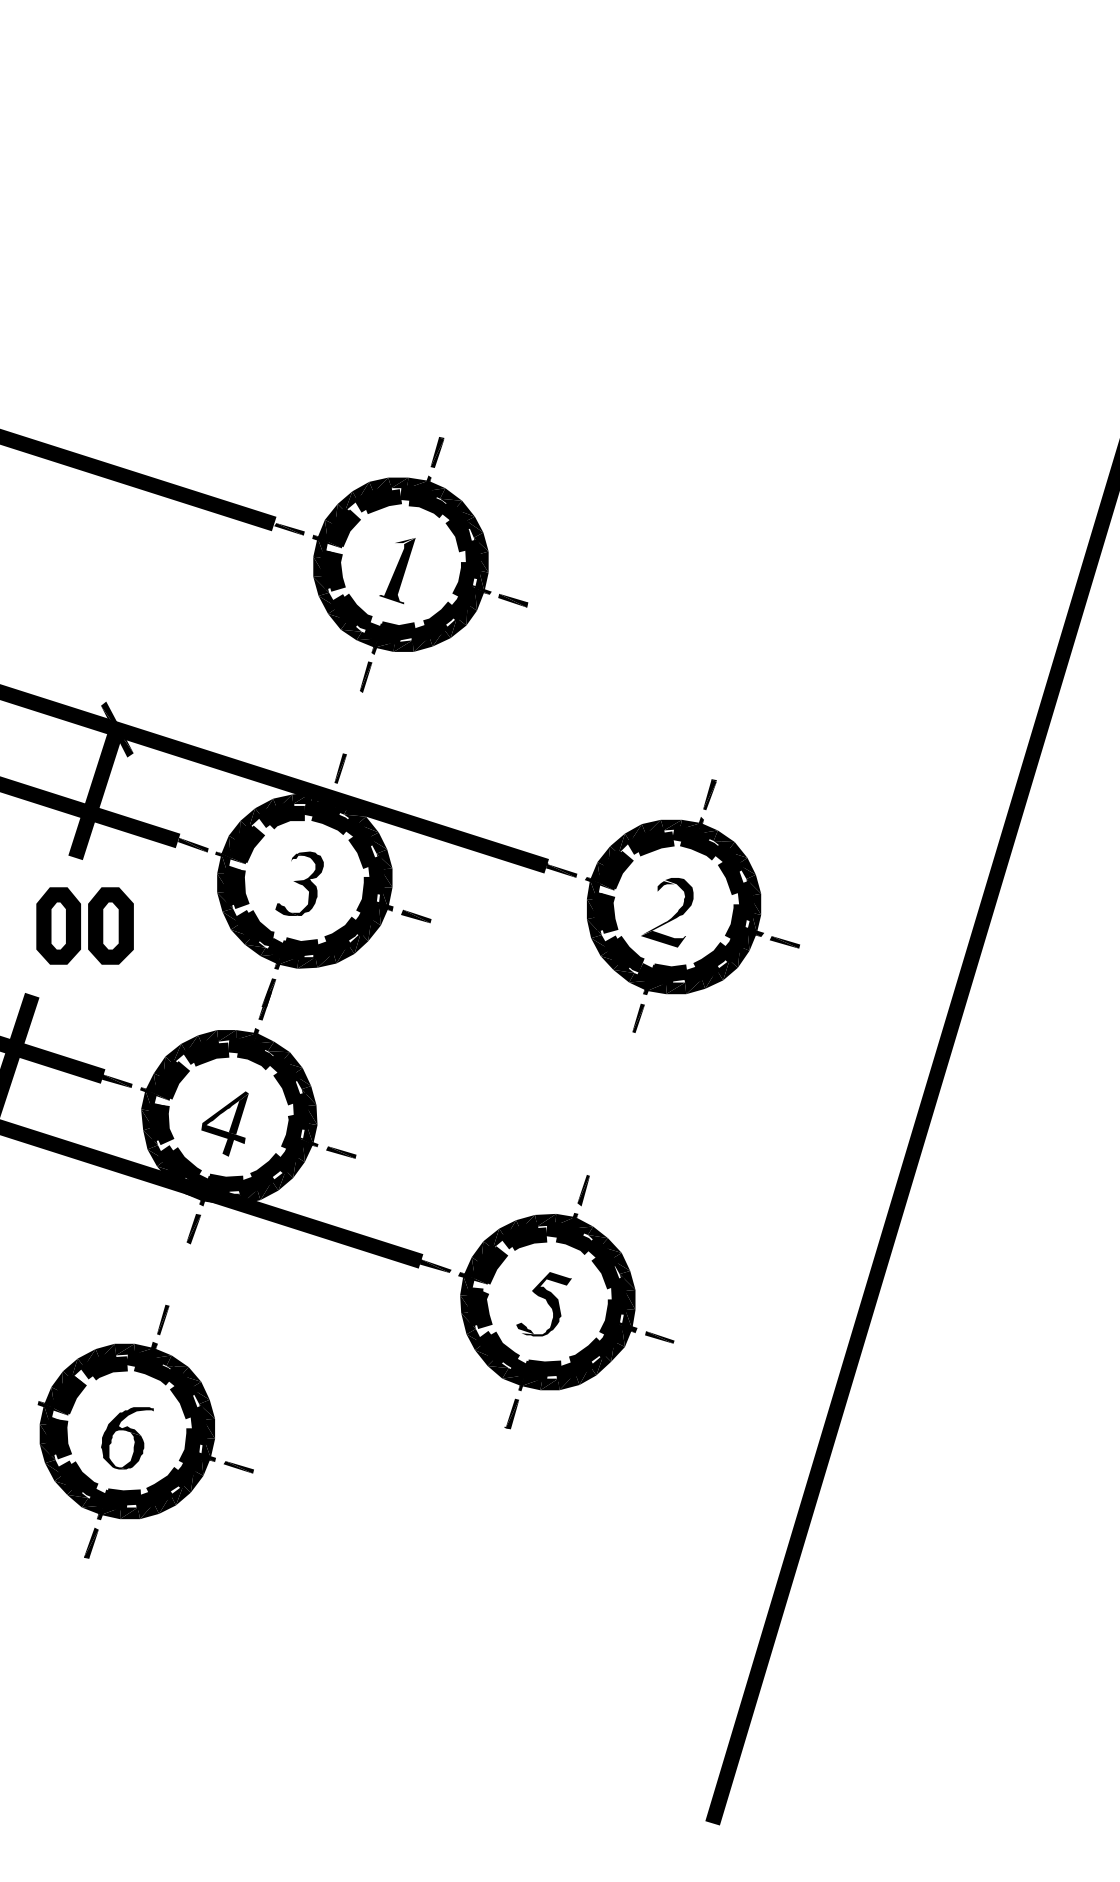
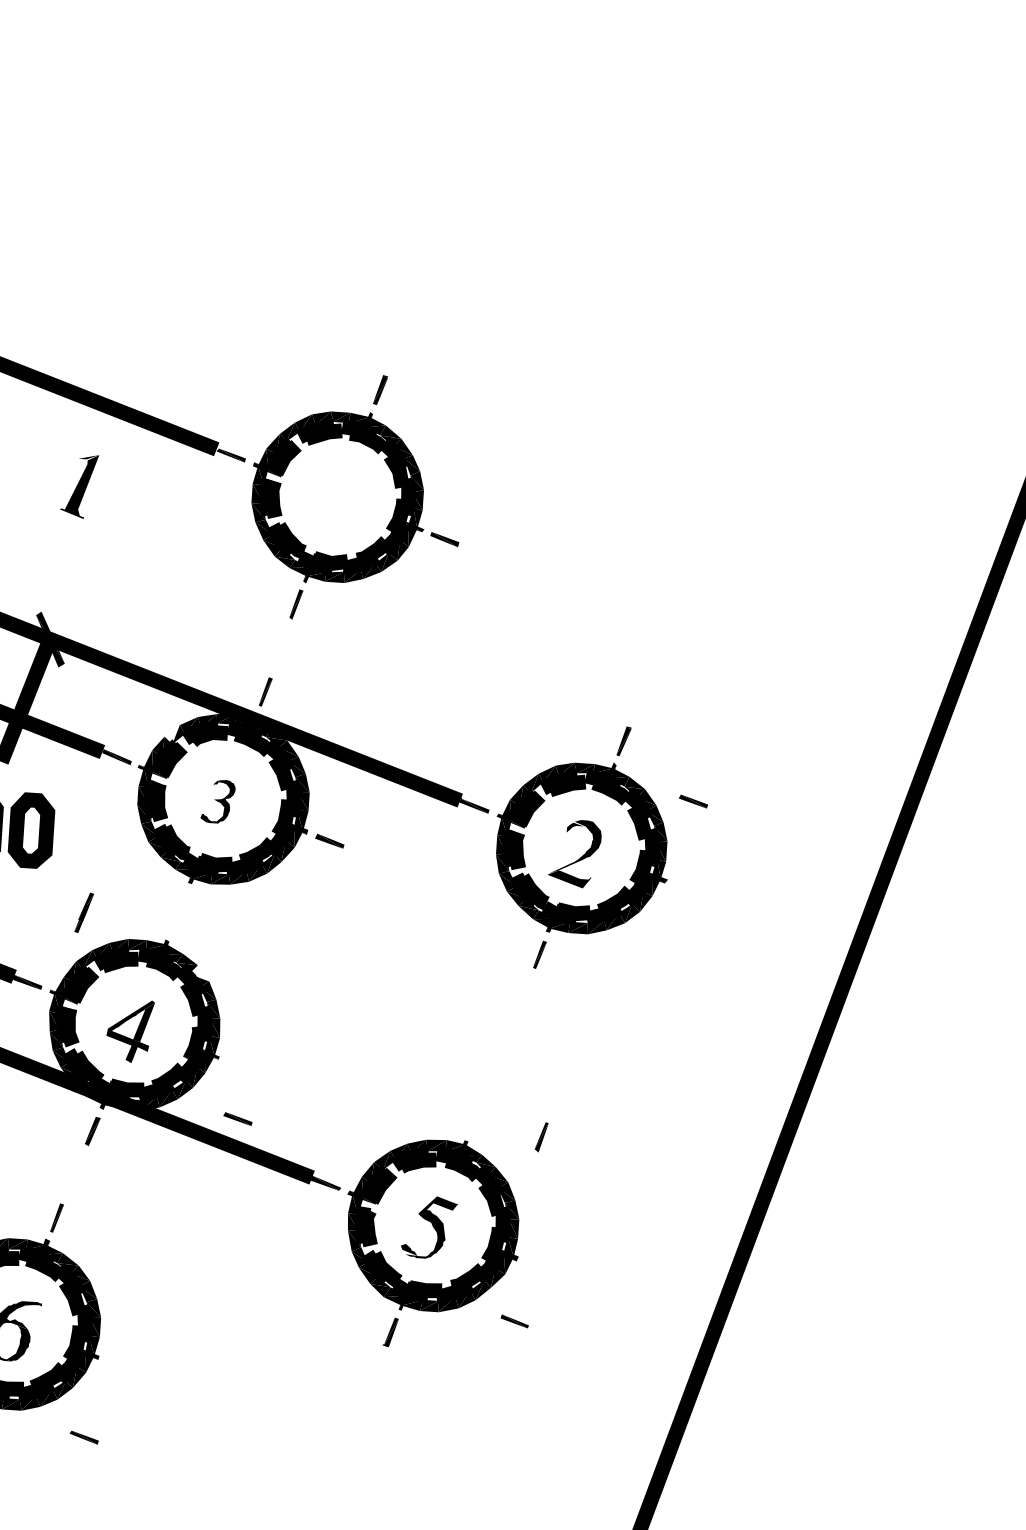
part: (397, 571) -> (79, 486), moved
fill: (247, 818) -> (171, 734), removed
part: (299, 883) -> (218, 801), size x0.7
part: (784, 942) -> (692, 801), moved
part: (267, 999) -> (84, 912), moved
fill: (291, 1060) -> (198, 973), removed
part: (341, 1152) -> (238, 1118), moved
part: (583, 1190) -> (541, 1137), moved
part: (659, 1337) -> (514, 1321), moved
part: (238, 1467) -> (83, 1437), moved

